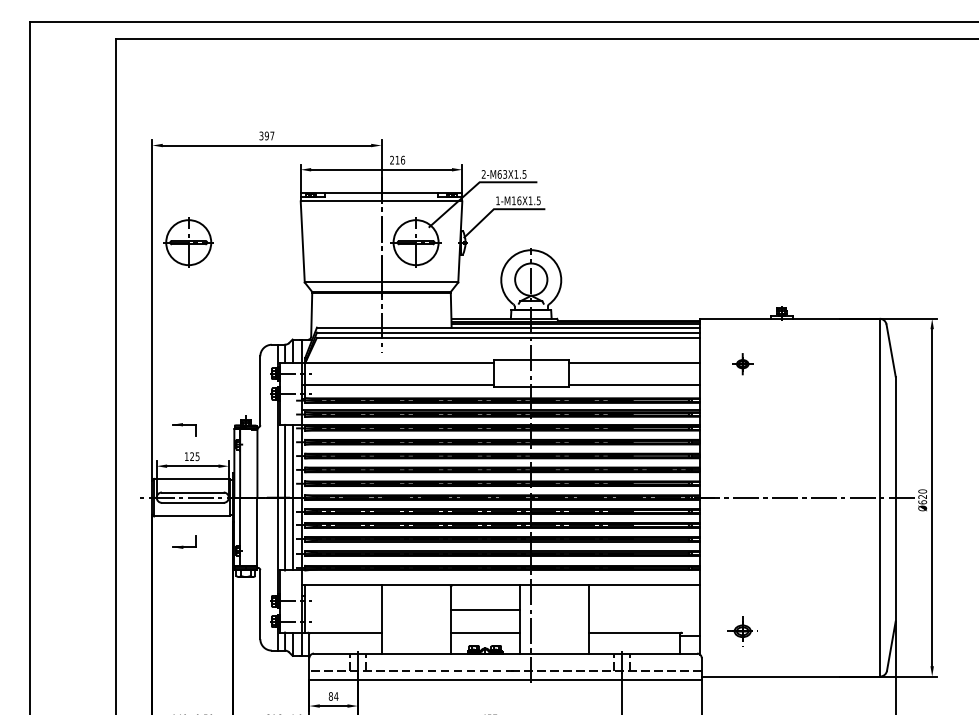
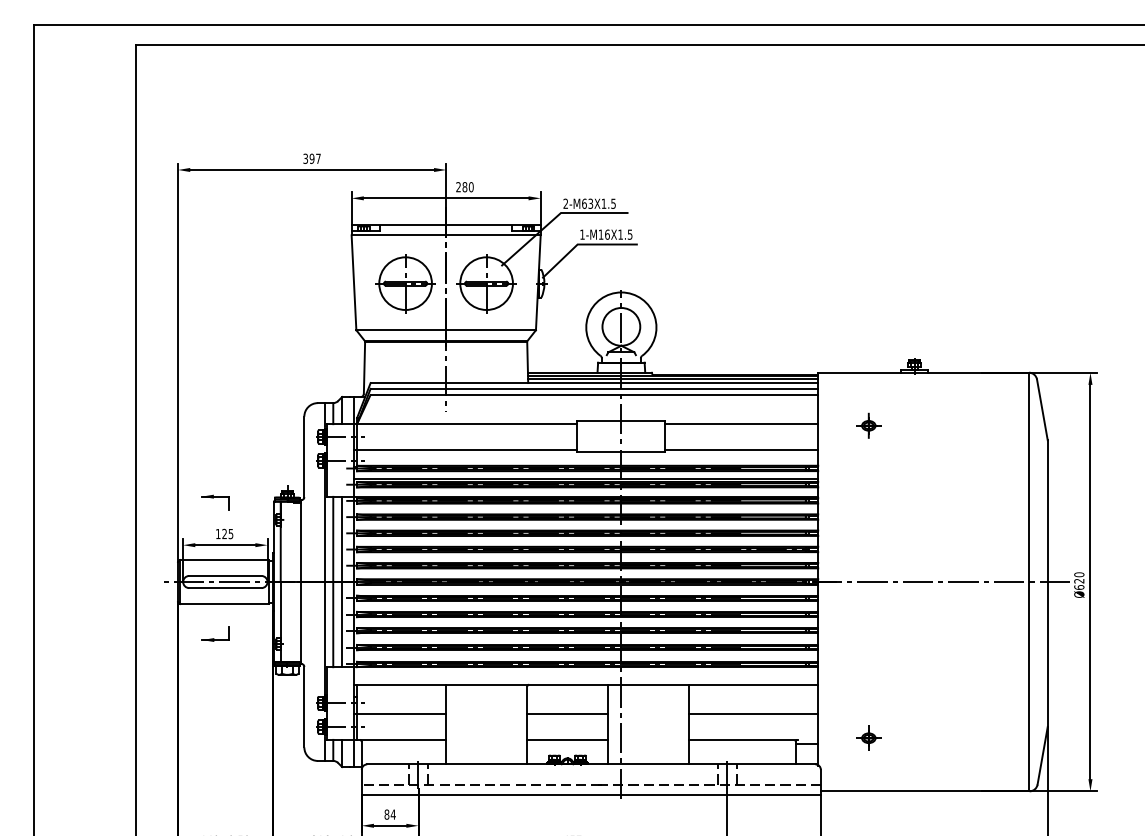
text: (399, 160) -> (467, 187), 216 -> 280
part: (188, 242) -> (405, 283), moved
line: (341, 610) -> (399, 713), added
line: (644, 610) -> (753, 713), added
part: (742, 630) -> (868, 737), size x0.71

